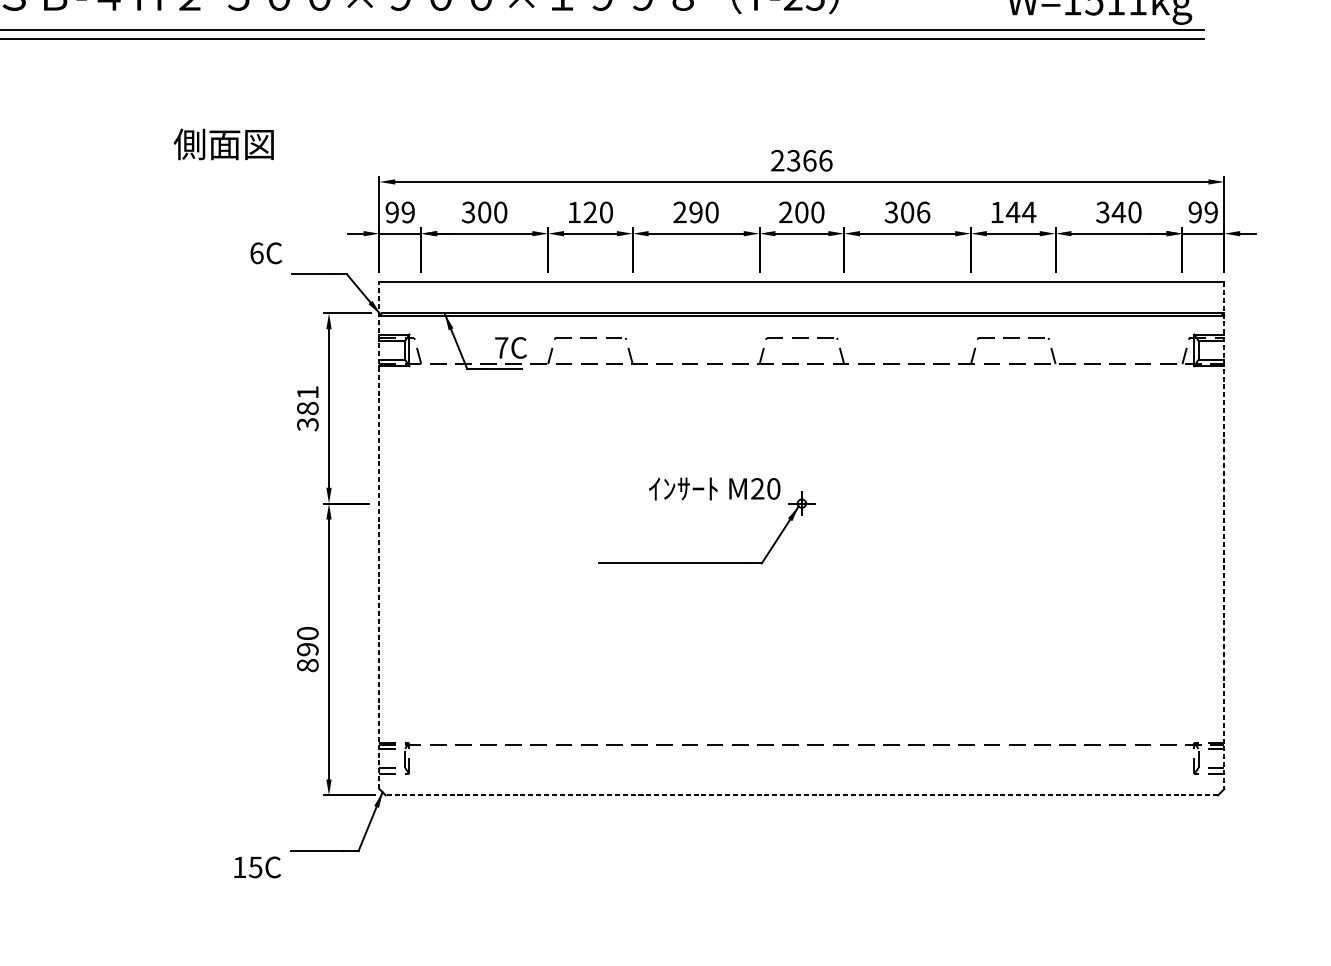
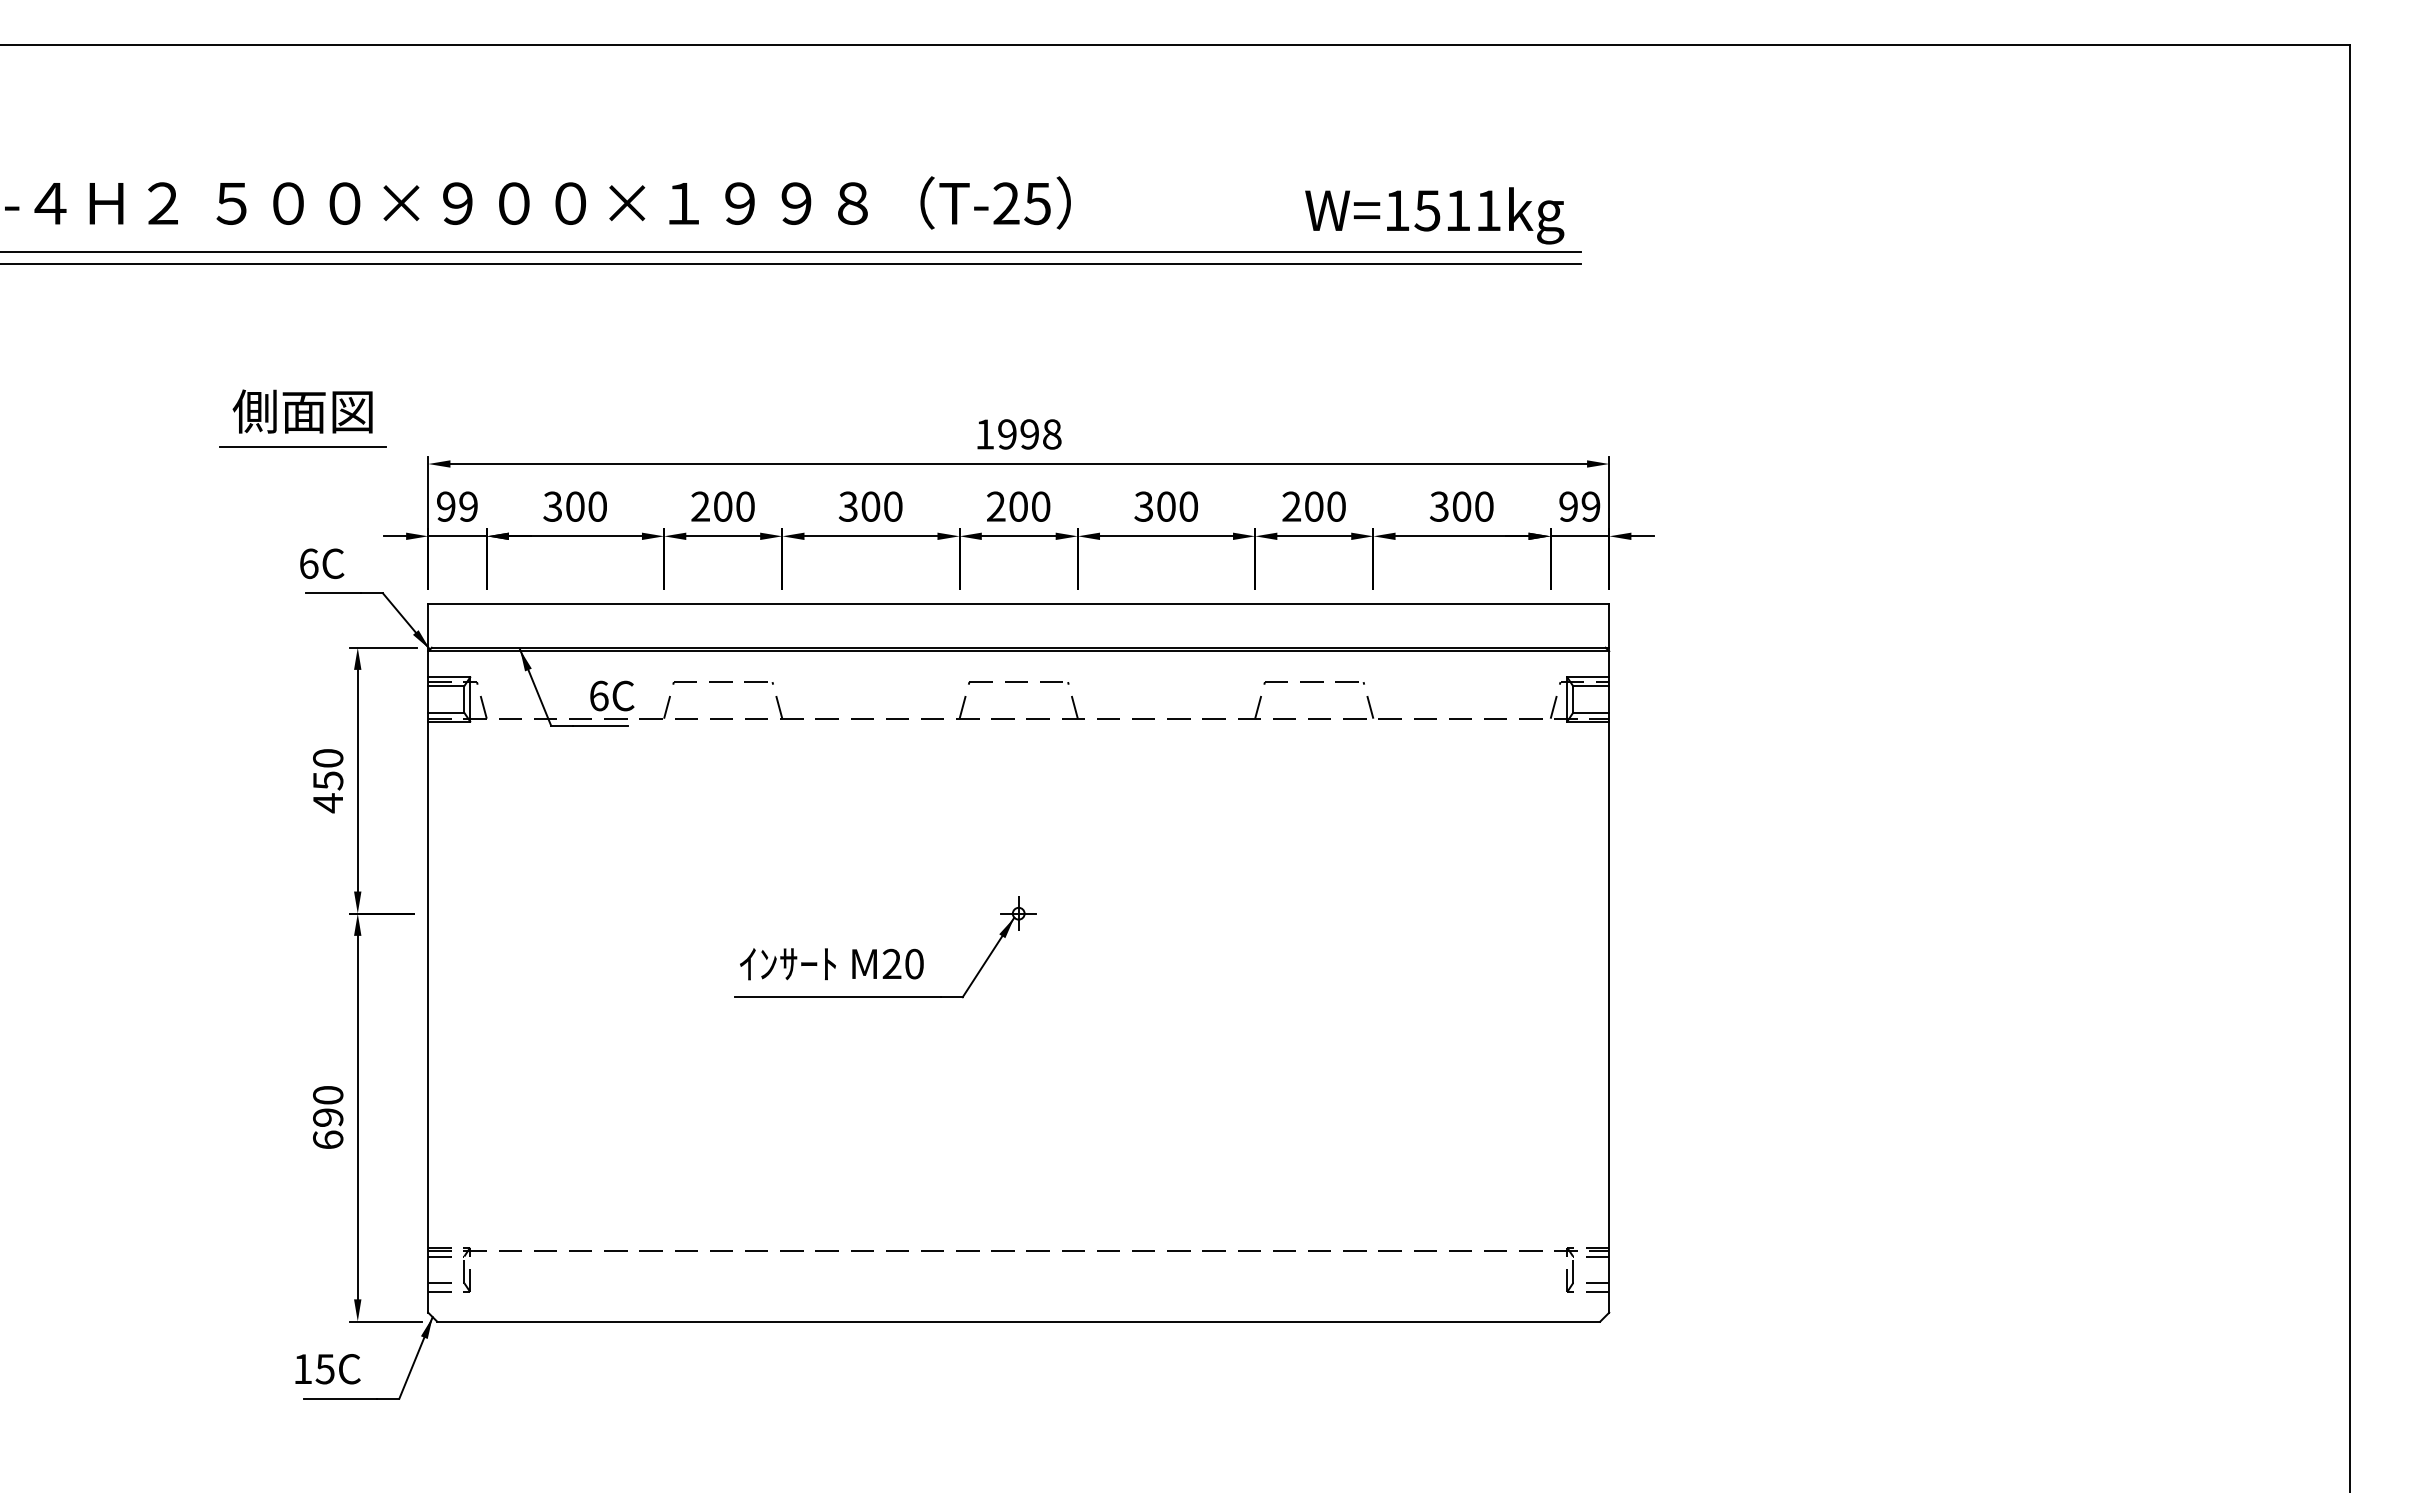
text: (223, 144) -> (302, 411), moved
text: (801, 160) -> (1018, 434), 2366 -> 1998
line: (289, 169) -> (302, 446), added
text: (582, 212) -> (711, 506), 120 -> 200
text: (687, 212) -> (859, 506), 290 -> 300
text: (923, 212) -> (1188, 506), 306 -> 300
text: (1013, 212) -> (1314, 506), 144 -> 200
text: (1118, 212) -> (1461, 506), 340 -> 300
text: (266, 253) -> (322, 563), moved
text: (501, 347) -> (599, 695), 7C -> 6C
text: (308, 409) -> (328, 781), 381 -> 450
text: (714, 489) -> (831, 964), moved
line: (379, 534) -> (428, 957), dashed -> solid
line: (1224, 535) -> (1609, 958), dashed -> solid
text: (308, 665) -> (328, 1139), 890 -> 690
line: (801, 795) -> (1018, 1321), dashed -> solid
text: (257, 867) -> (327, 1369), moved

